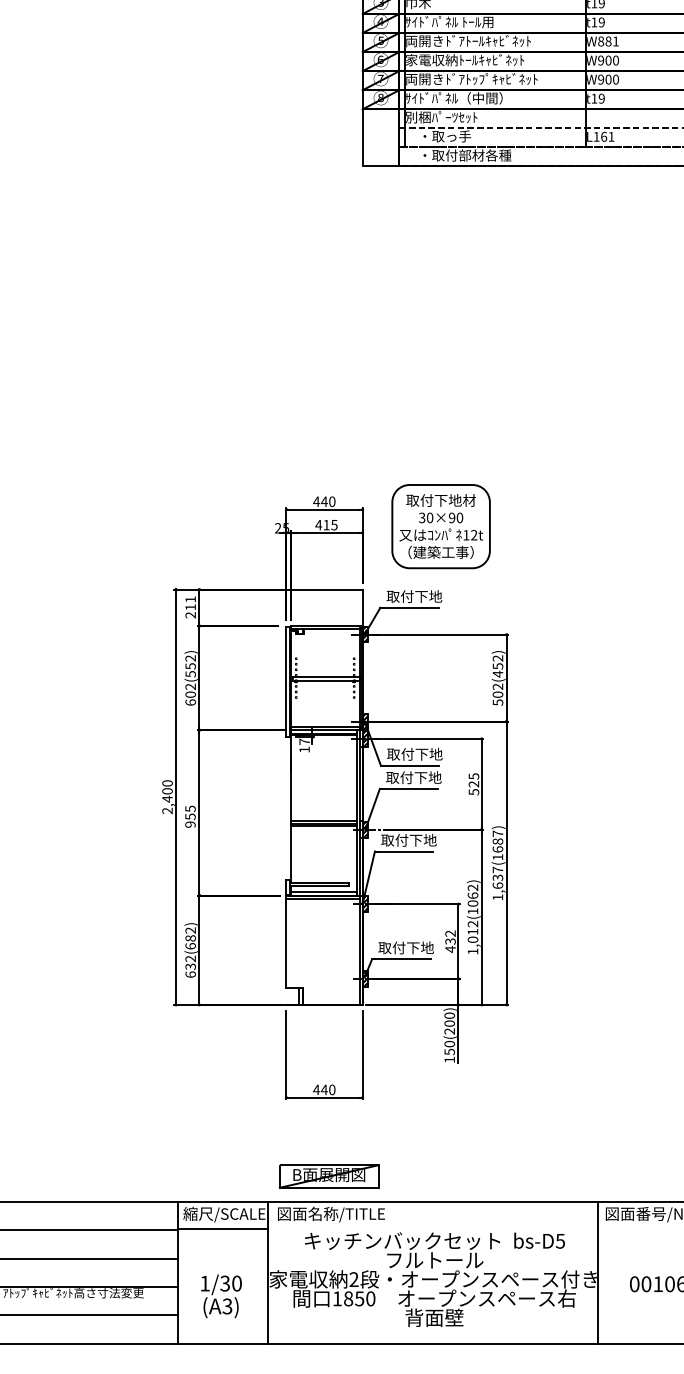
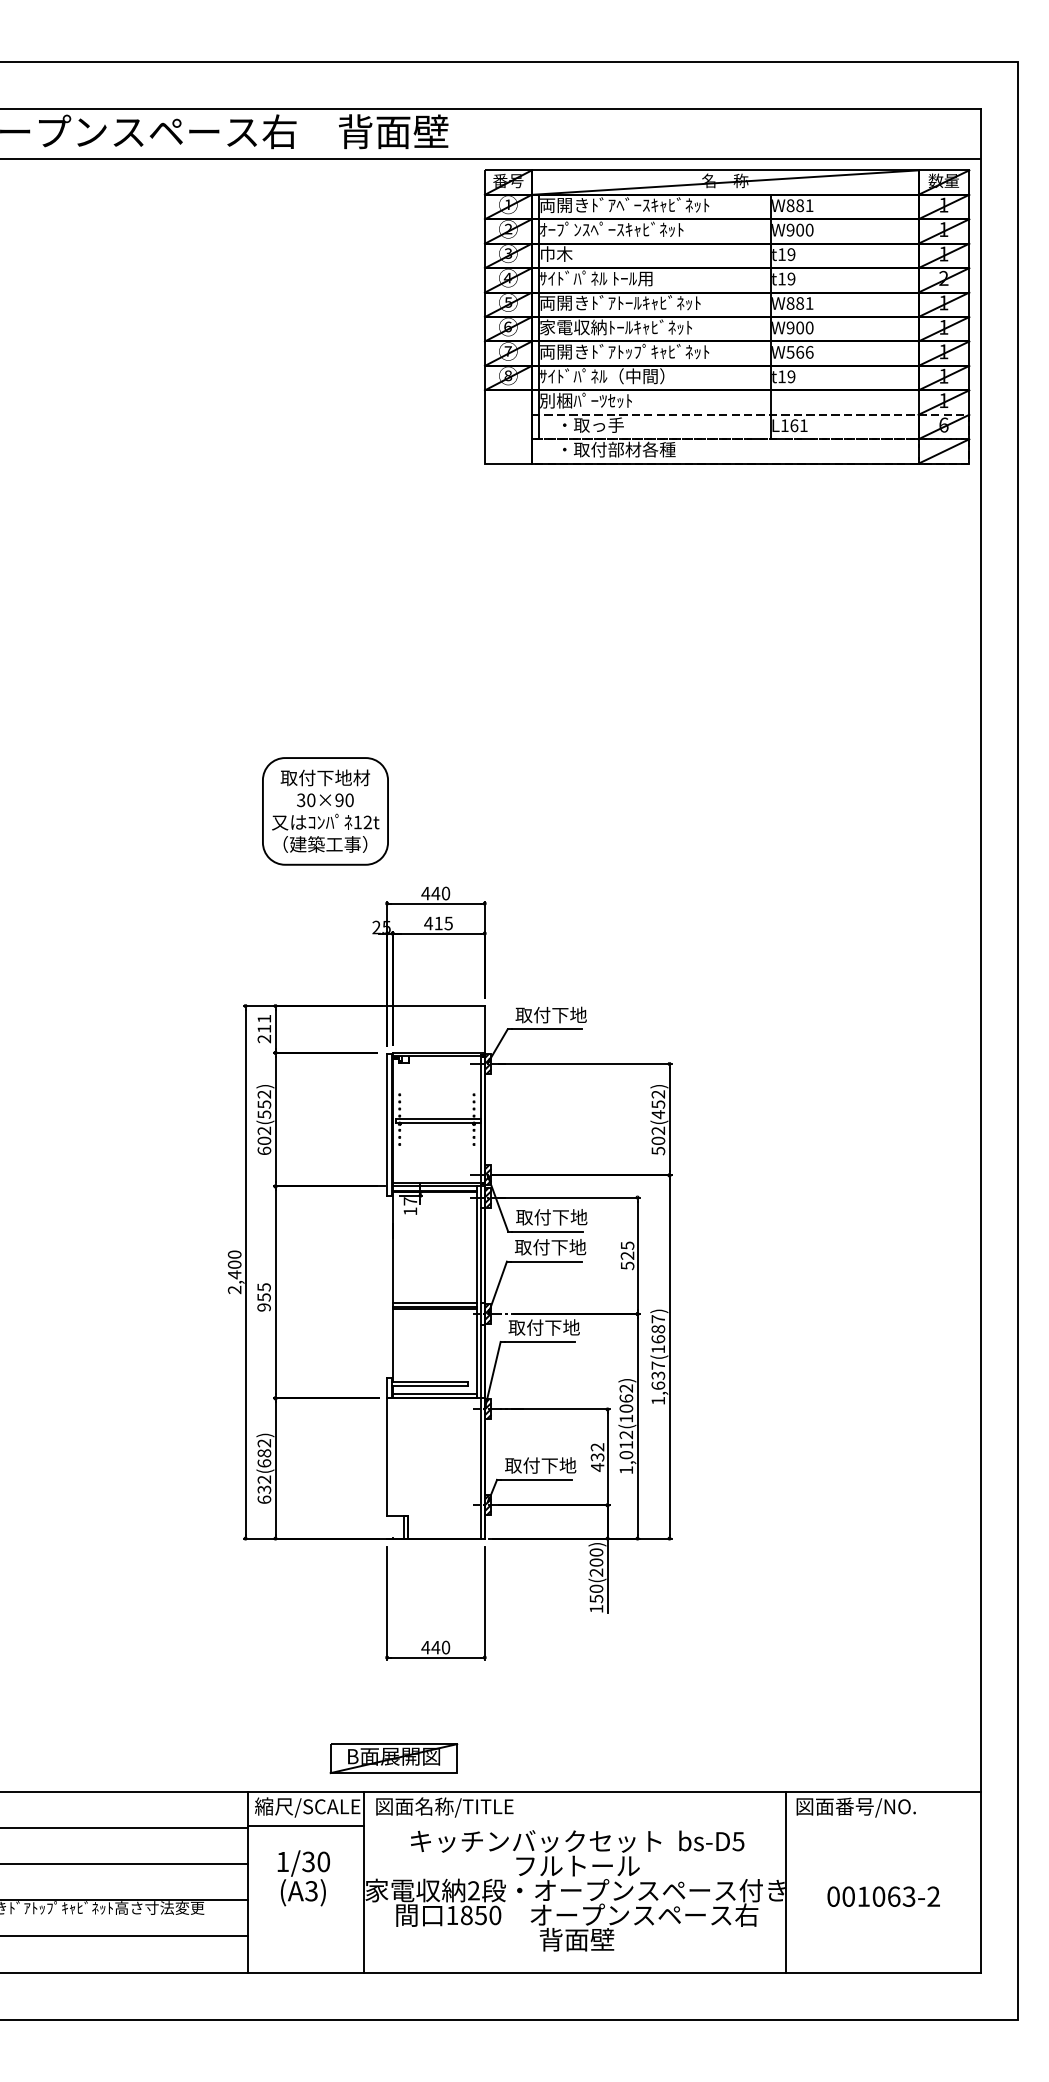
text: (608, 79) -> (799, 352), W900 -> W566
part: (441, 526) -> (325, 811), moved
line: (323, 898) -> (434, 1402), removed
part: (328, 1176) -> (393, 1758), moved
text: (221, 1296) -> (303, 1878), moved

